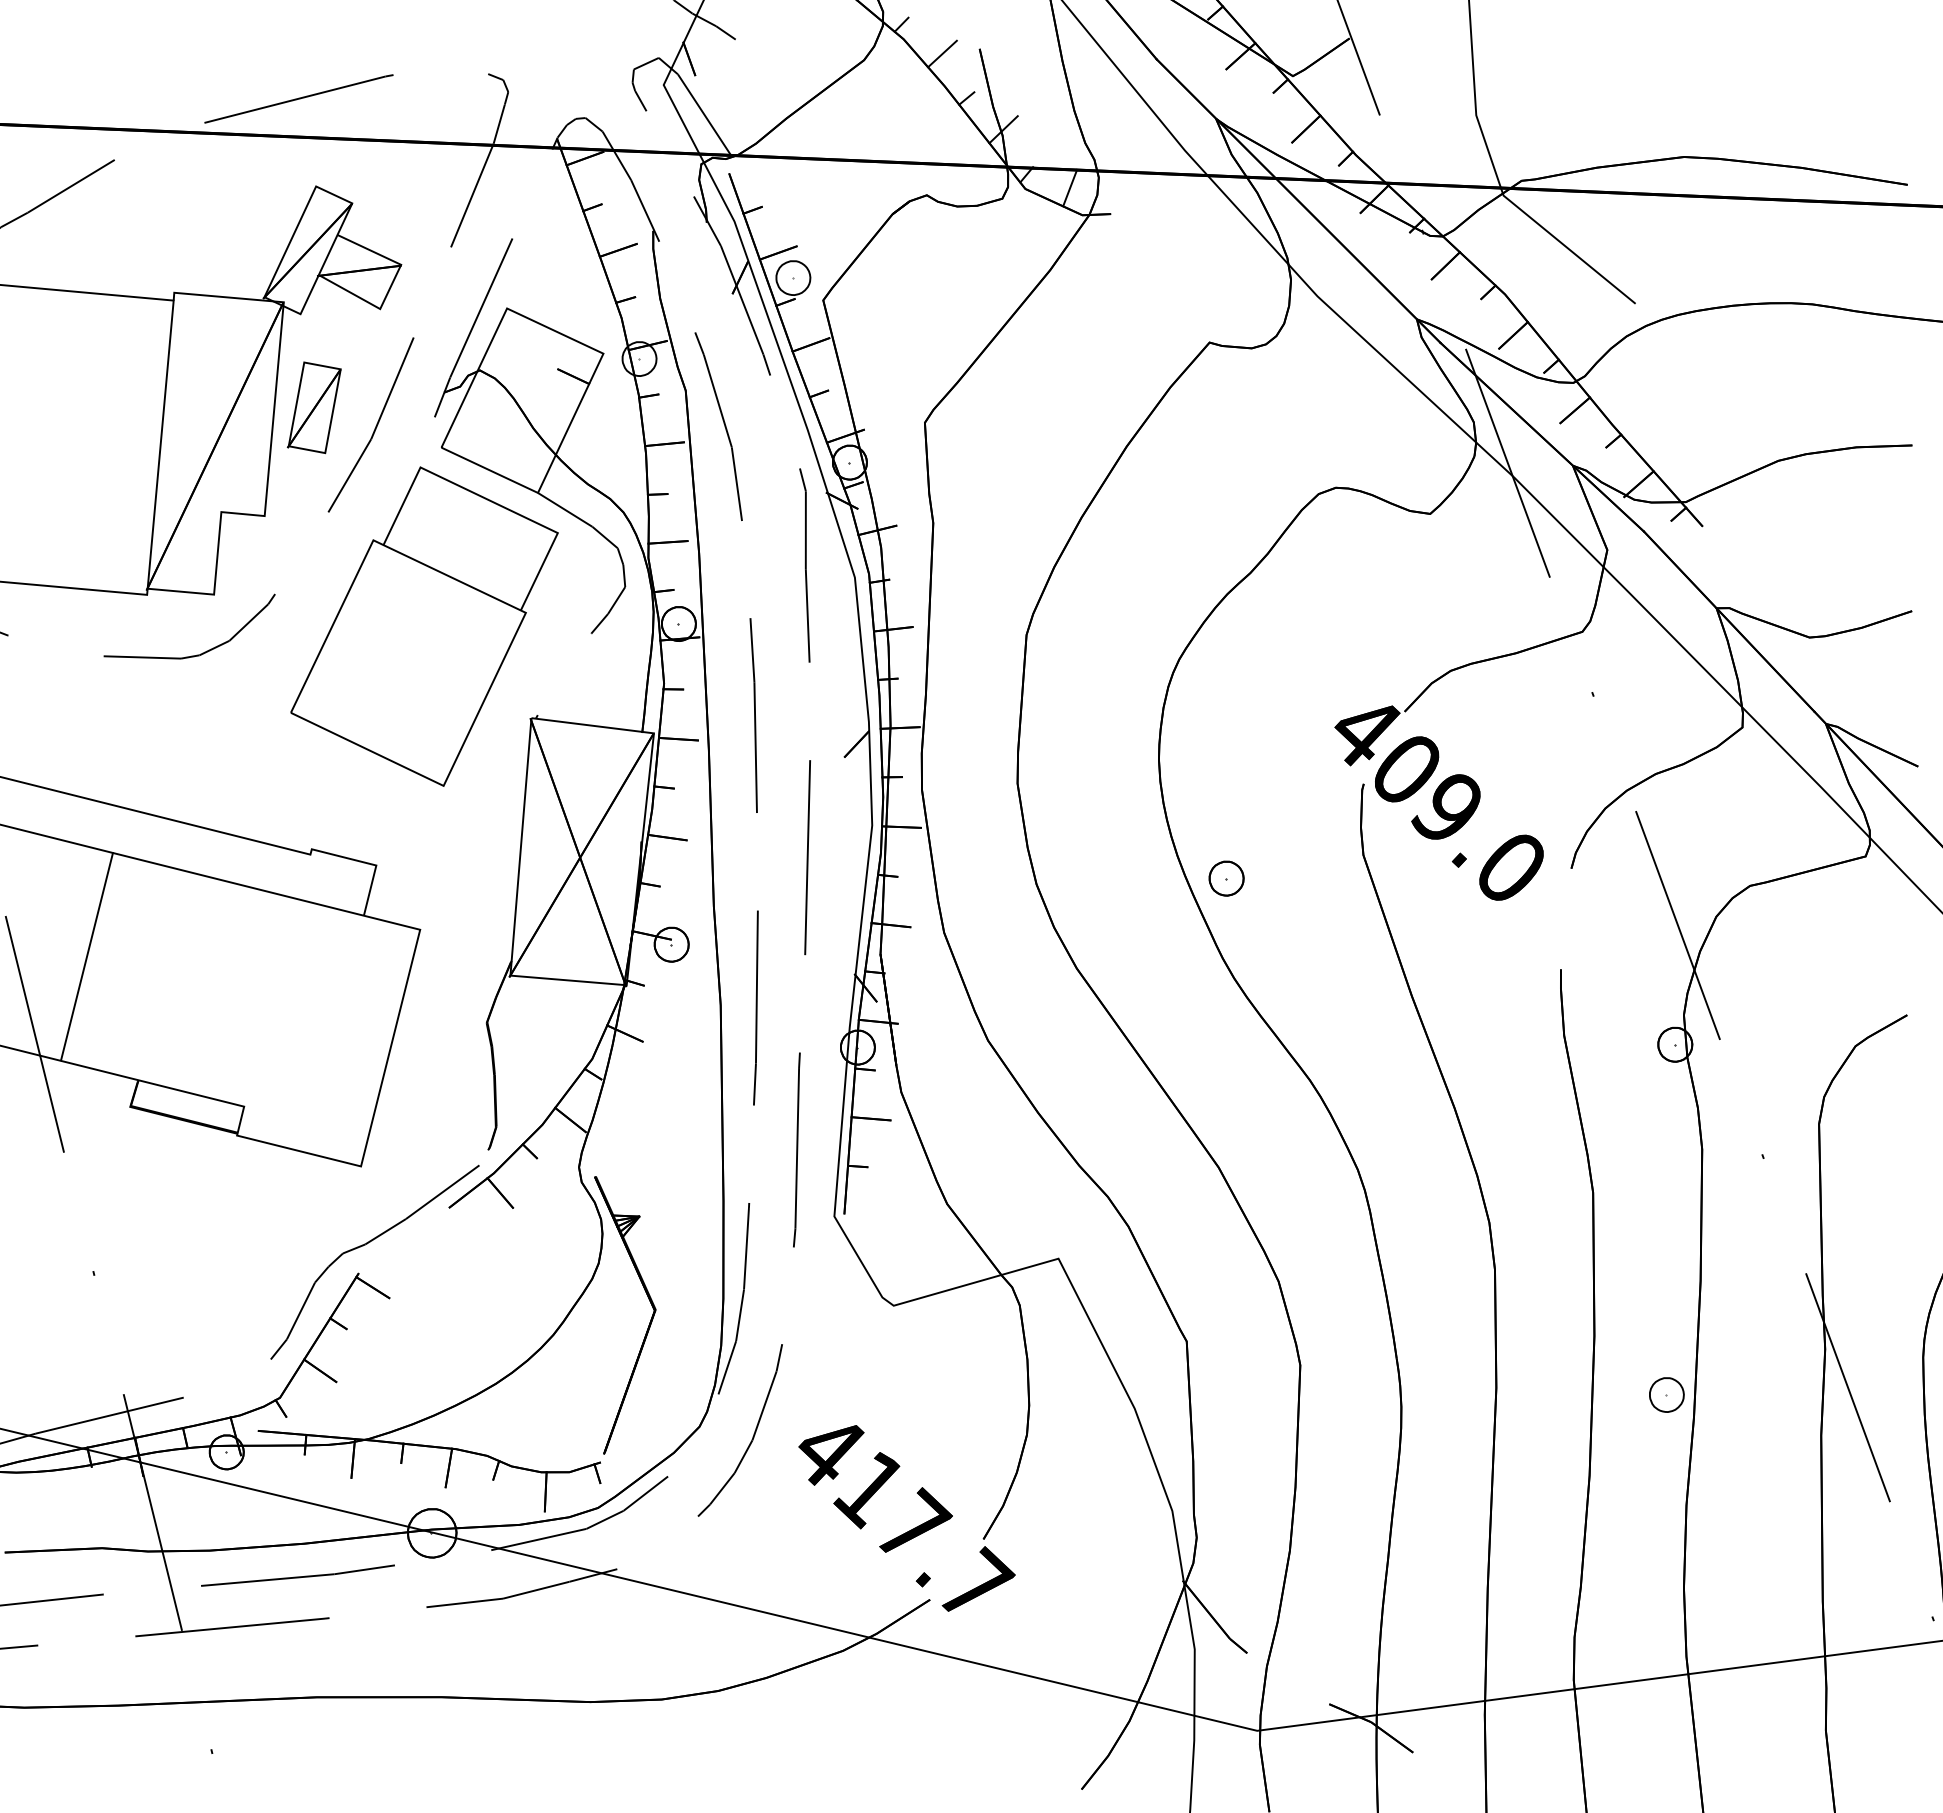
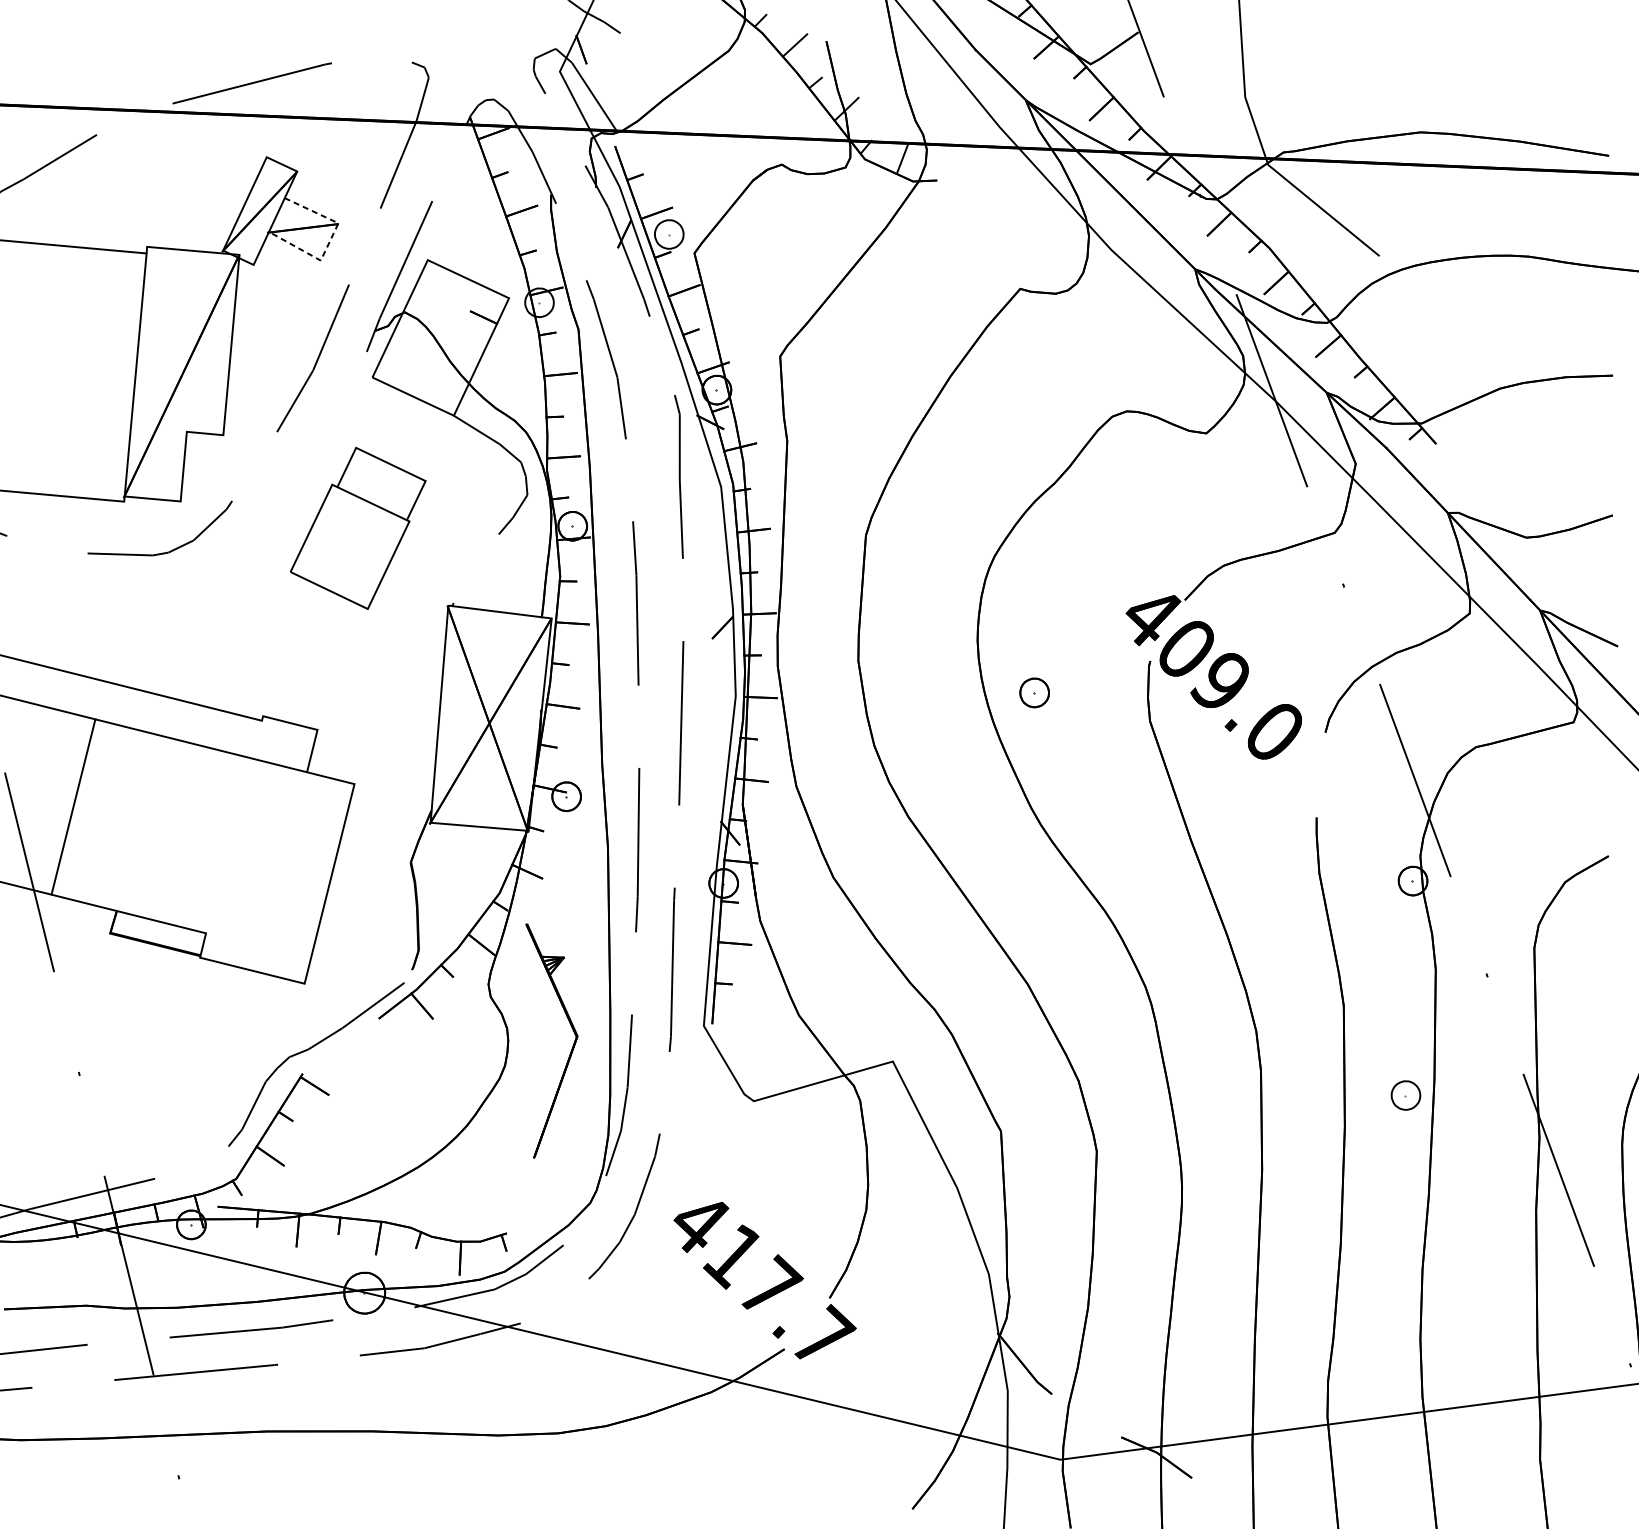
line: (390, 287) -> (329, 242), solid -> dashed
part: (313, 407) -> (264, 343), removed
part: (424, 626) -> (358, 528), size x0.6
part: (1226, 878) -> (1034, 692), moved
part: (649, 1322) -> (572, 1047), moved
part: (1666, 1394) -> (1405, 1095), moved

